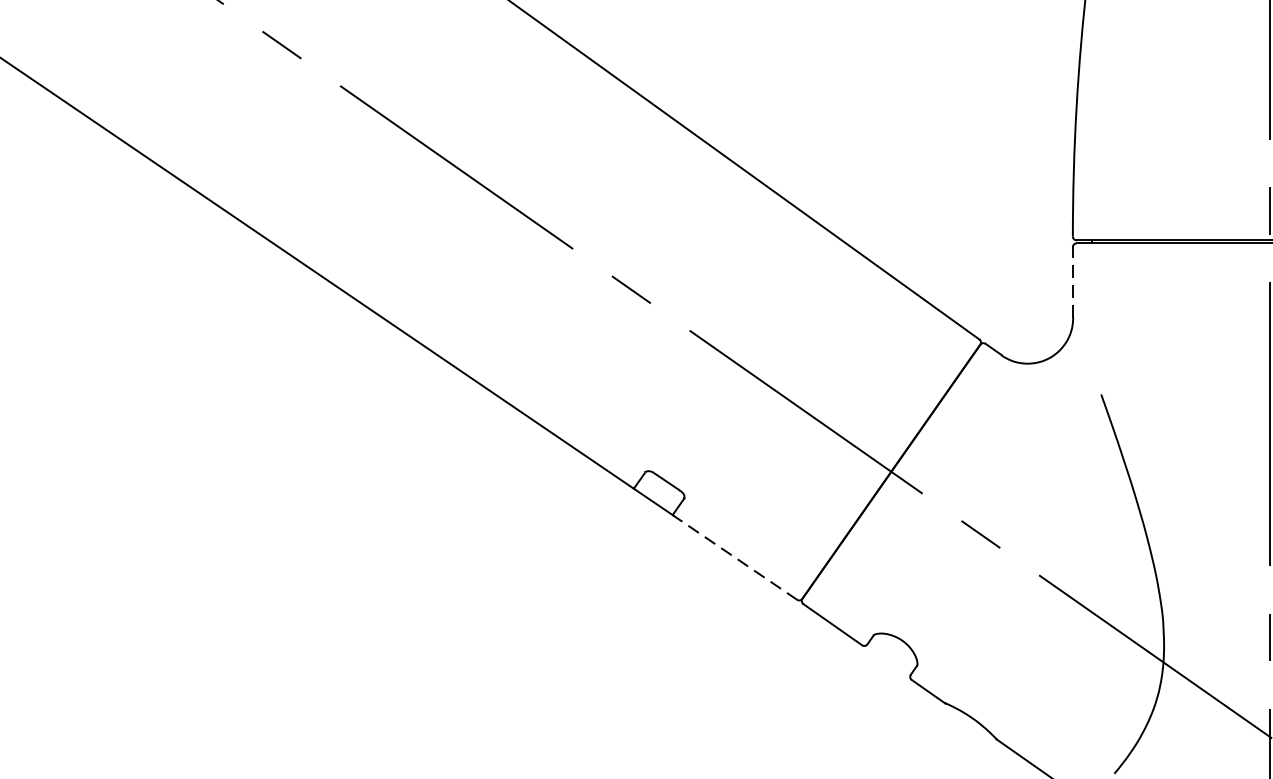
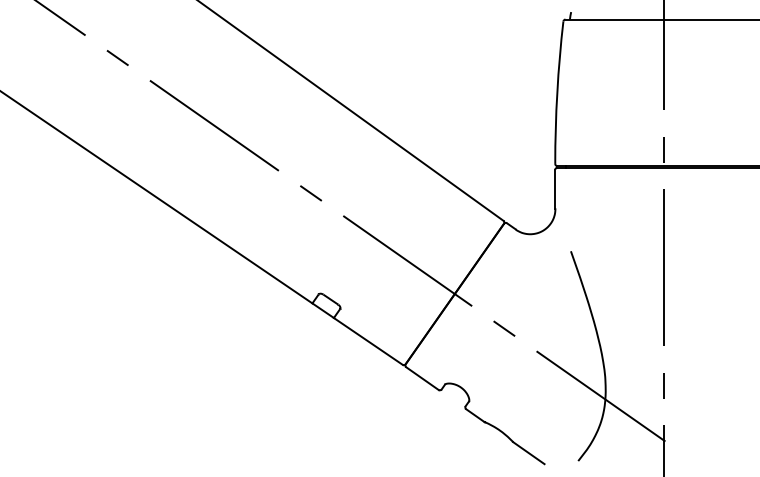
line: (1073, 282) -> (555, 189), dashed -> solid
line: (735, 557) -> (368, 341), dashed -> solid

